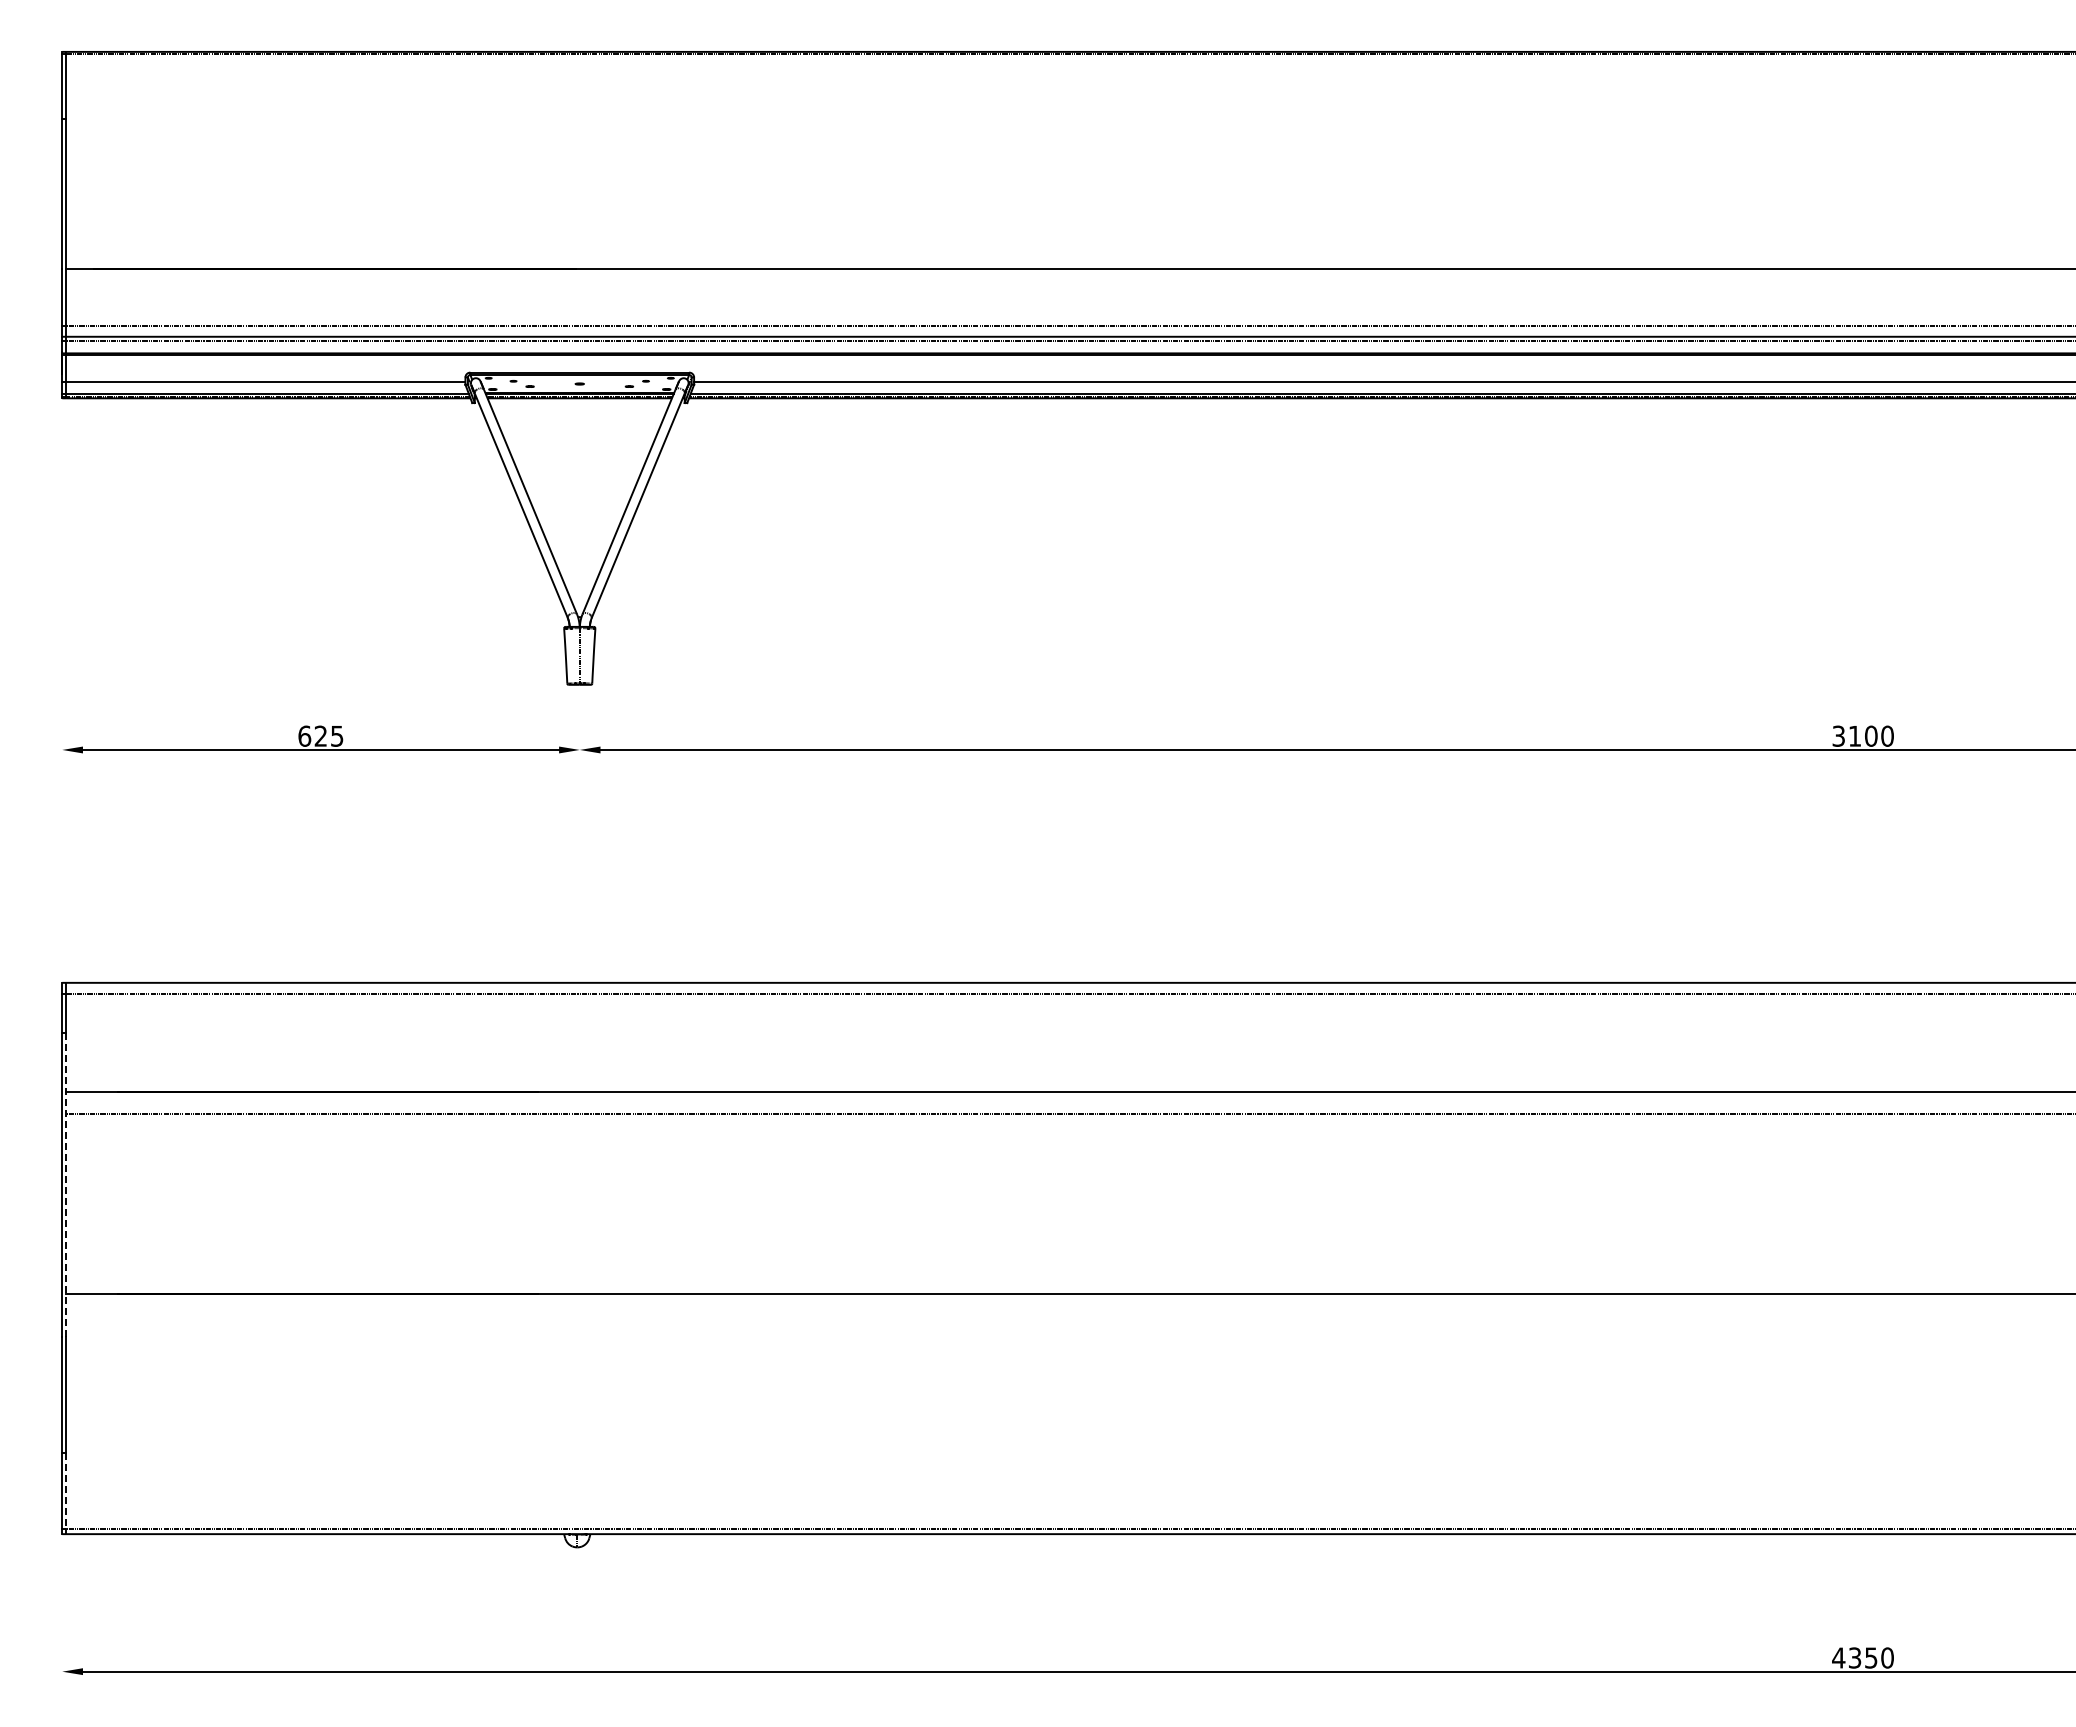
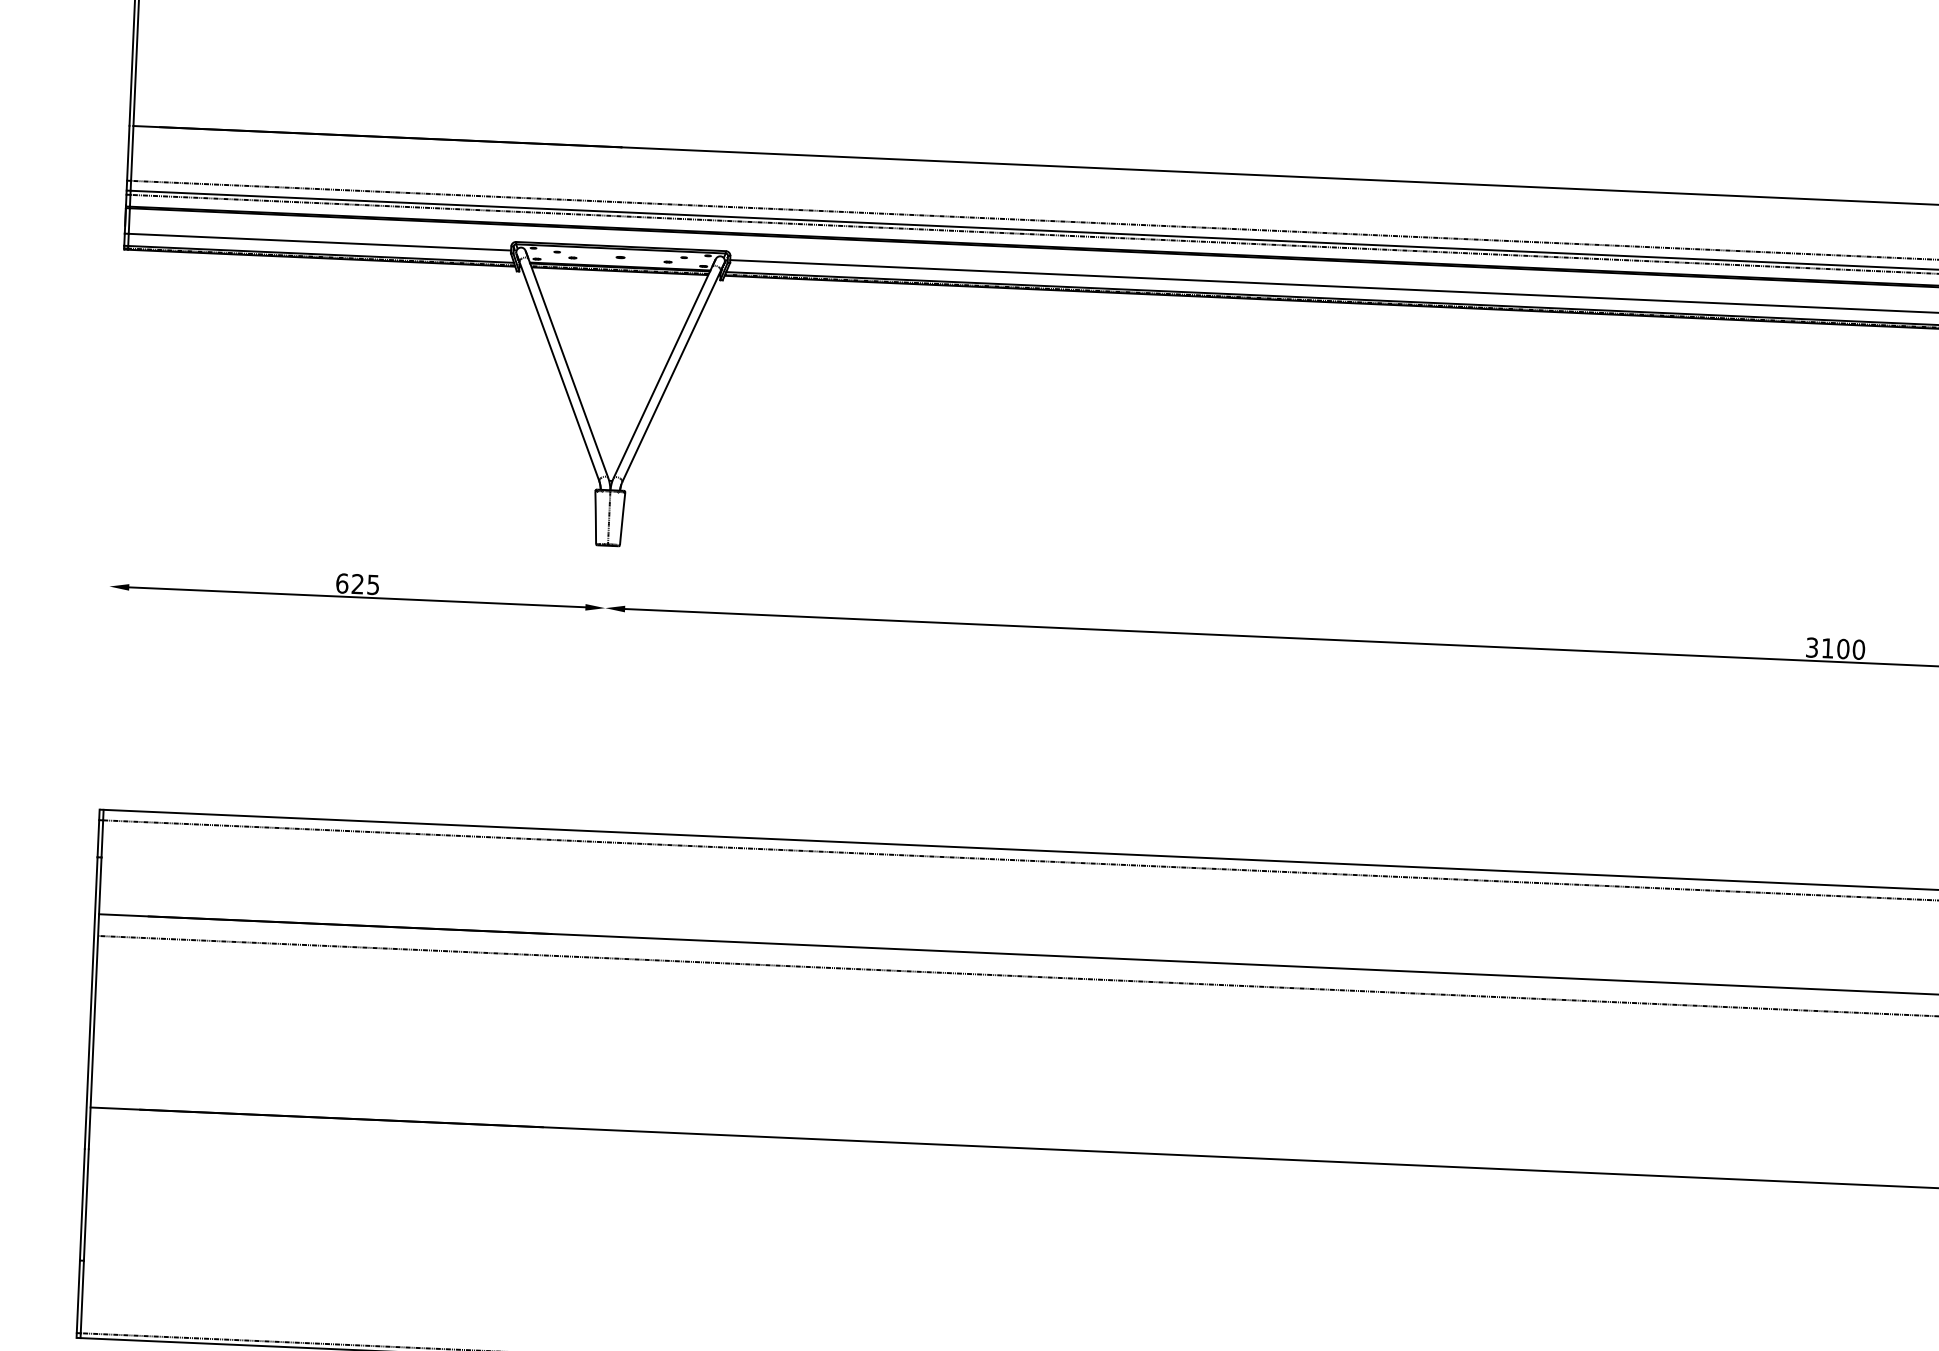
line: (66, 1185) -> (95, 1004), dashed -> solid
line: (66, 1491) -> (82, 1297), dashed -> solid

